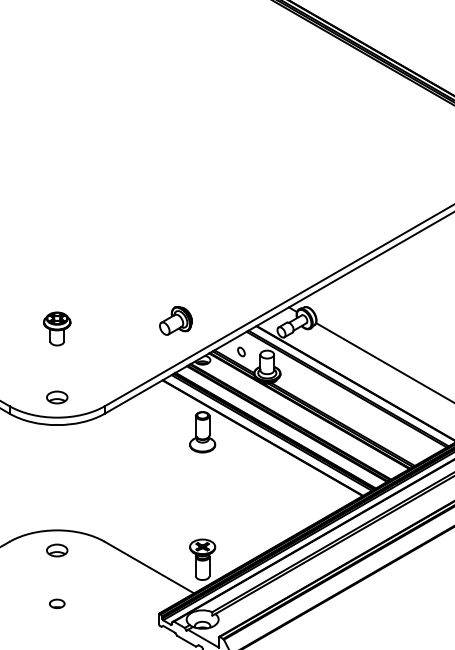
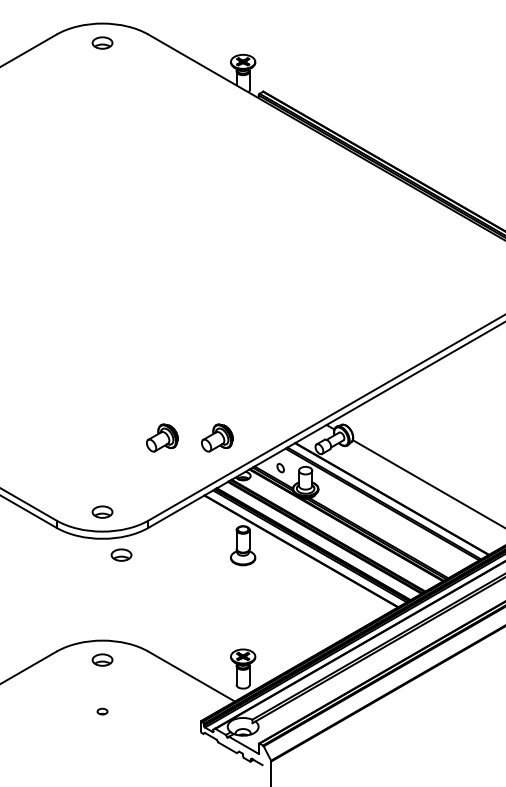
part: (119, 320) -> (162, 437), added
part: (57, 328) -> (102, 445), removed
part: (76, 441) -> (121, 554), added
part: (57, 603) -> (102, 711), size x0.7

